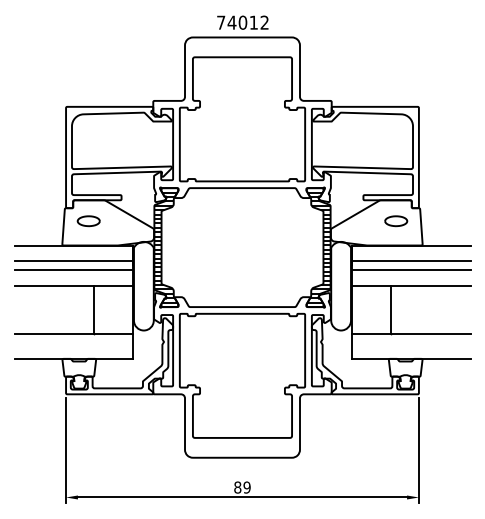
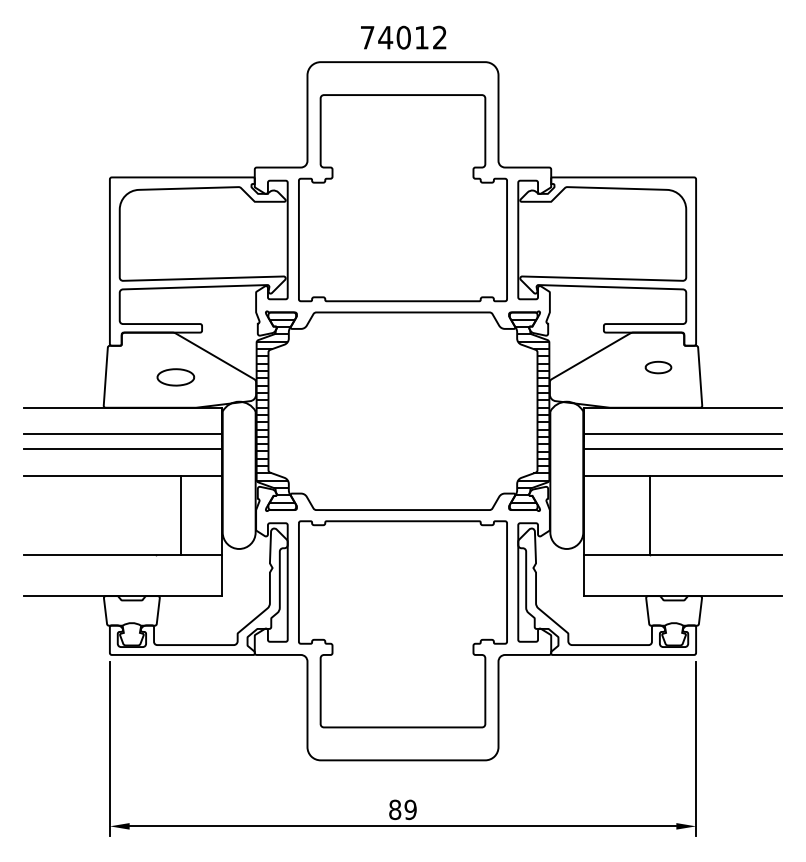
part: (88, 221) -> (175, 377), moved
part: (396, 221) -> (658, 367), size x0.7
line: (93, 309) -> (180, 514), moved

